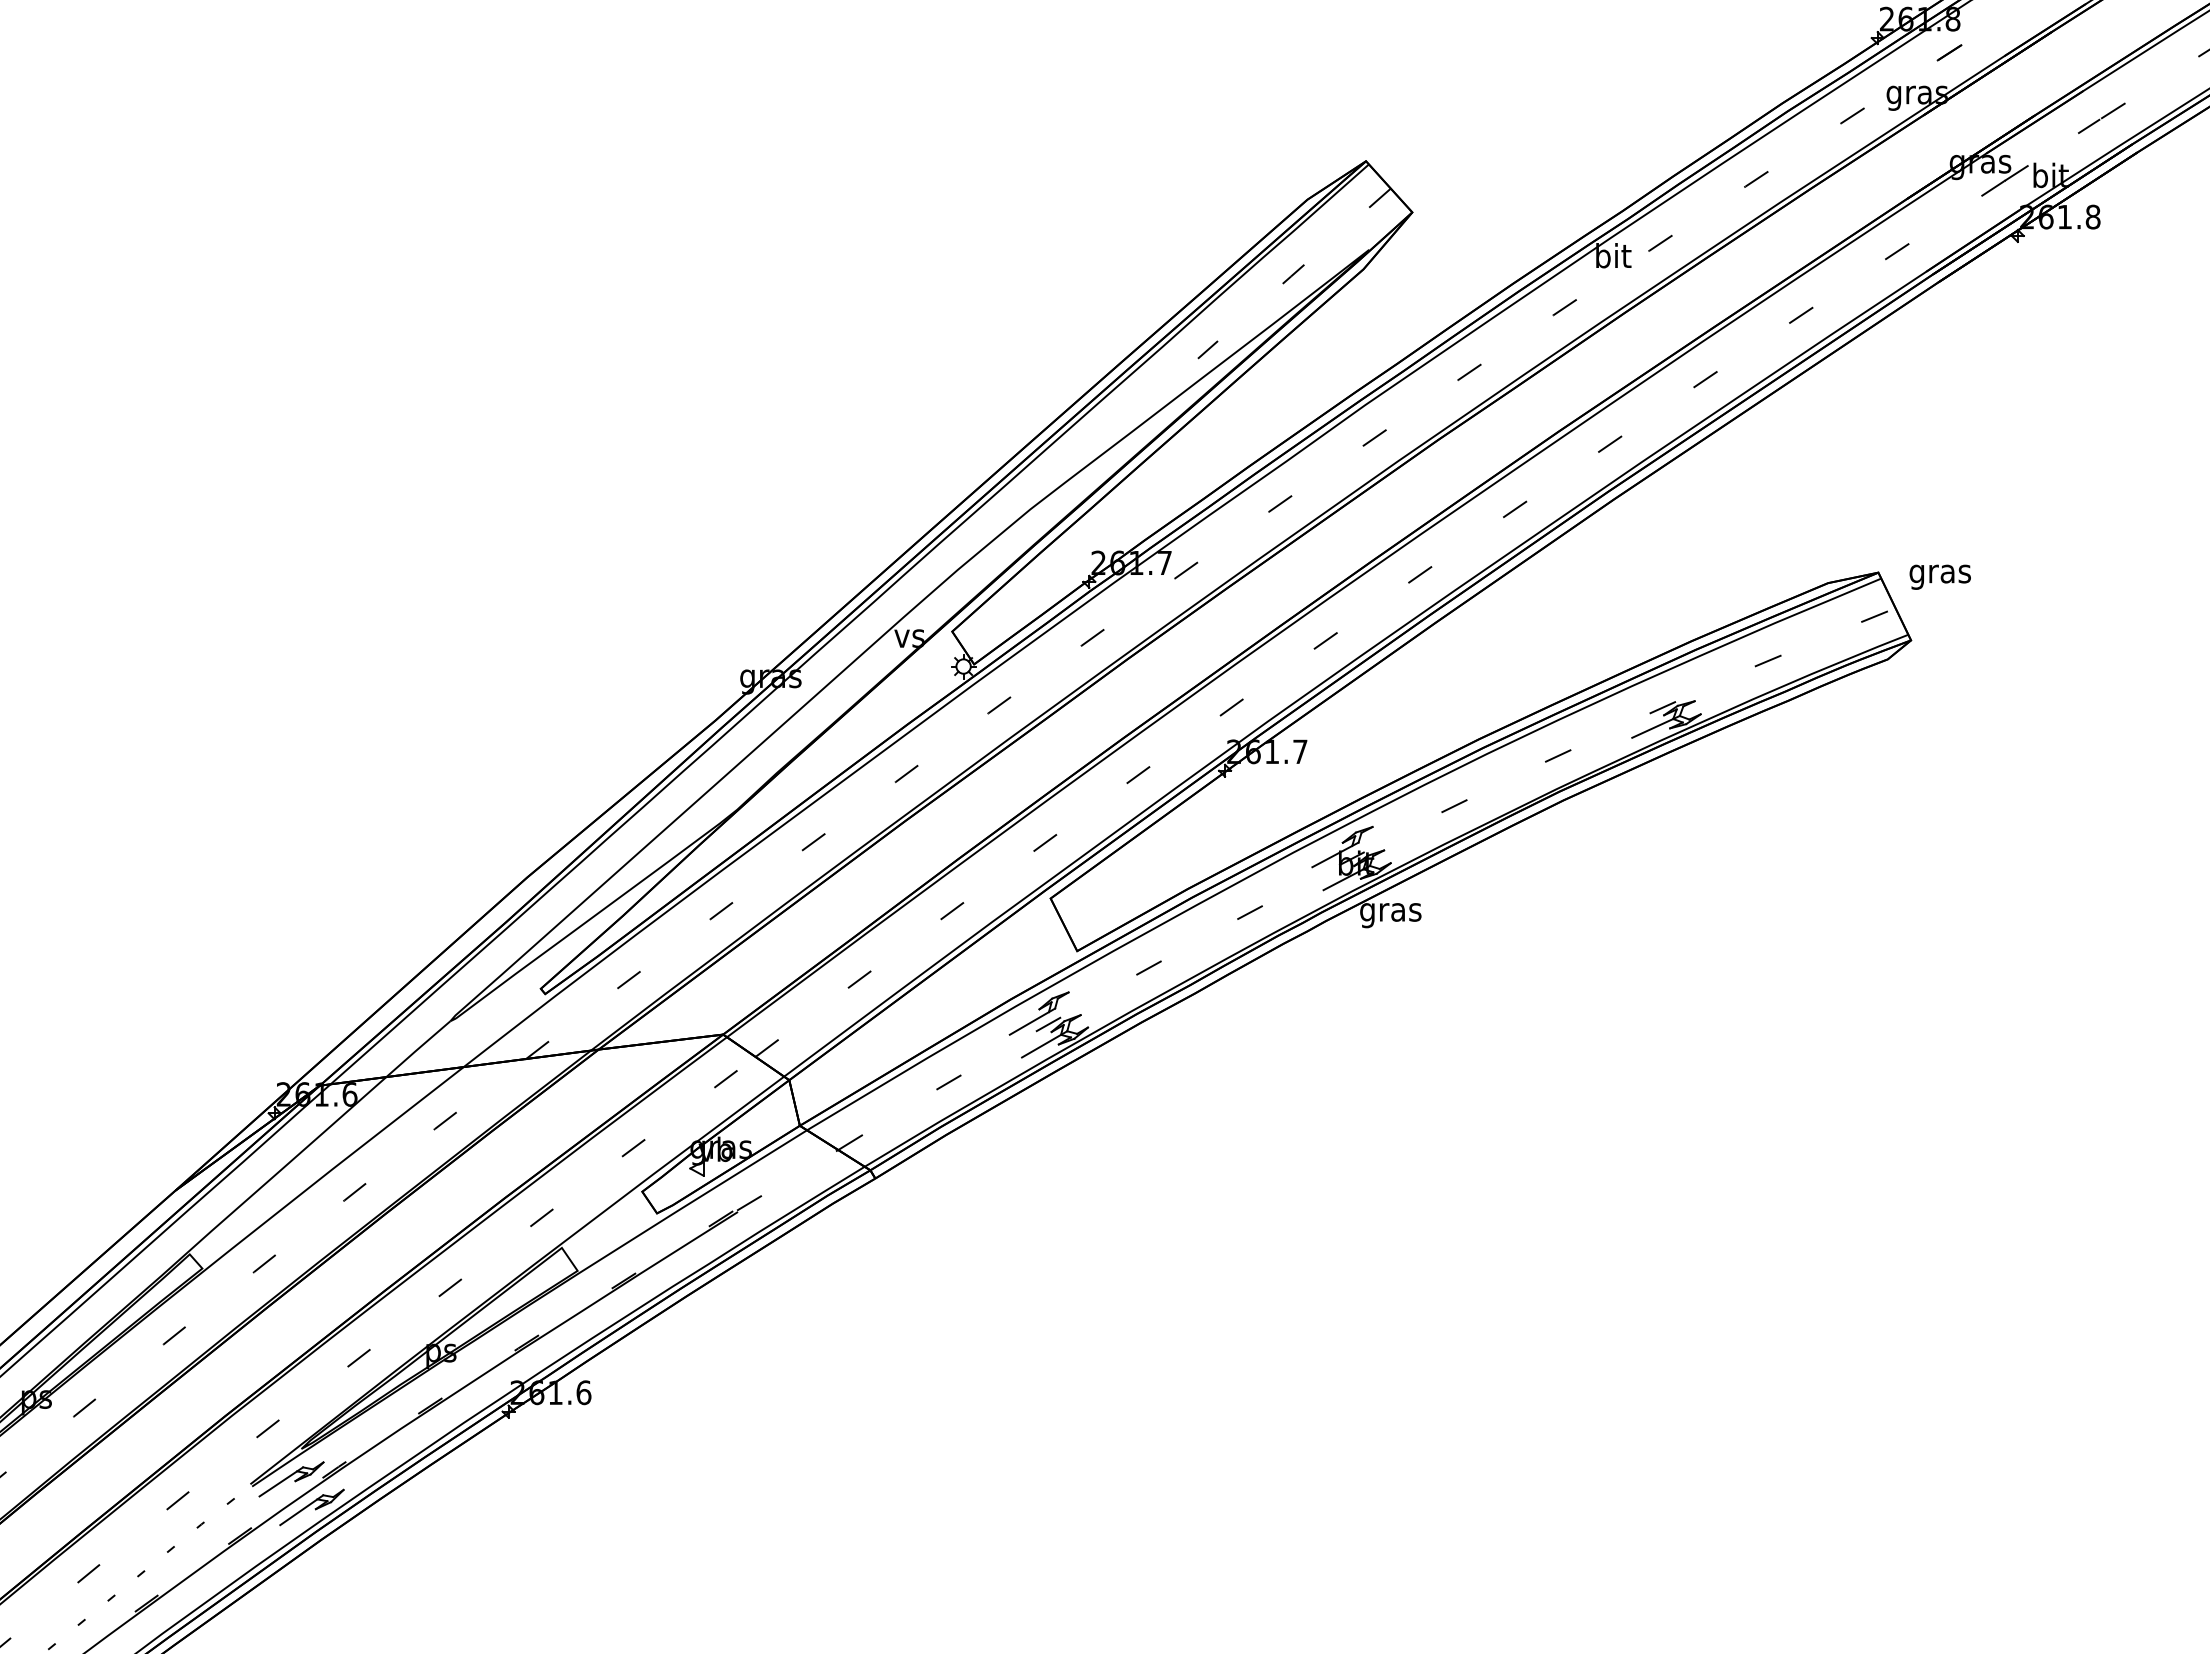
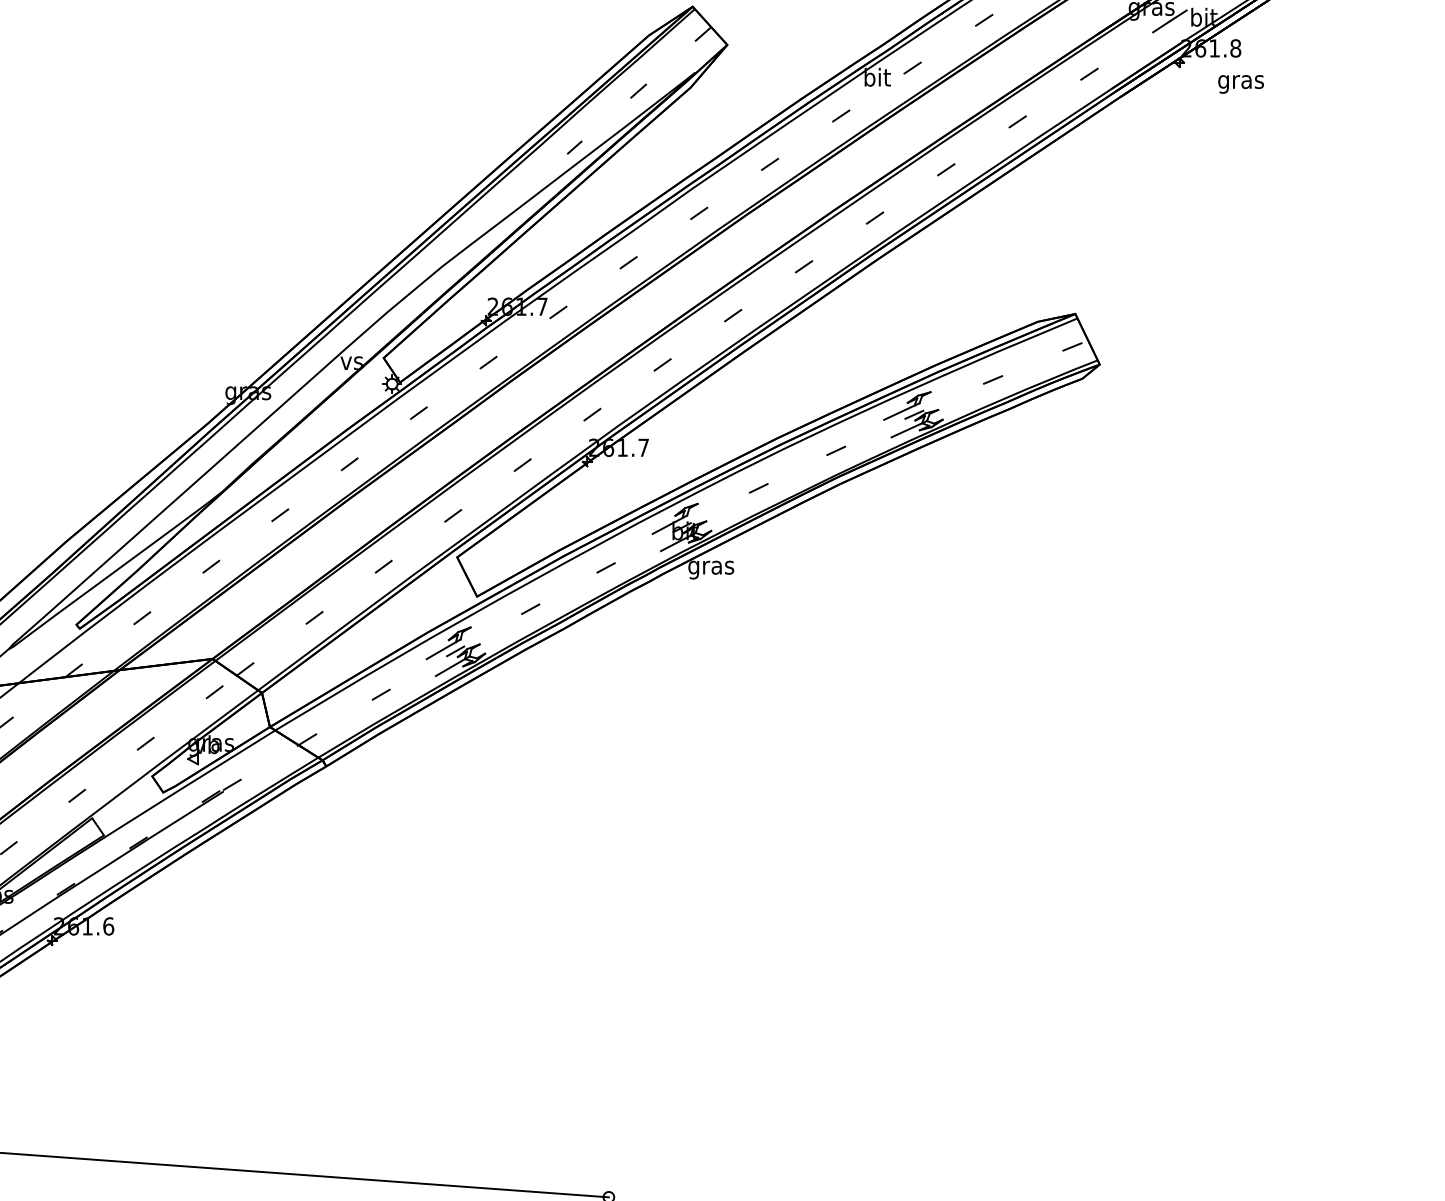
text: (1939, 576) -> (1240, 83), moved
part: (1653, 695) -> (907, 405), added

